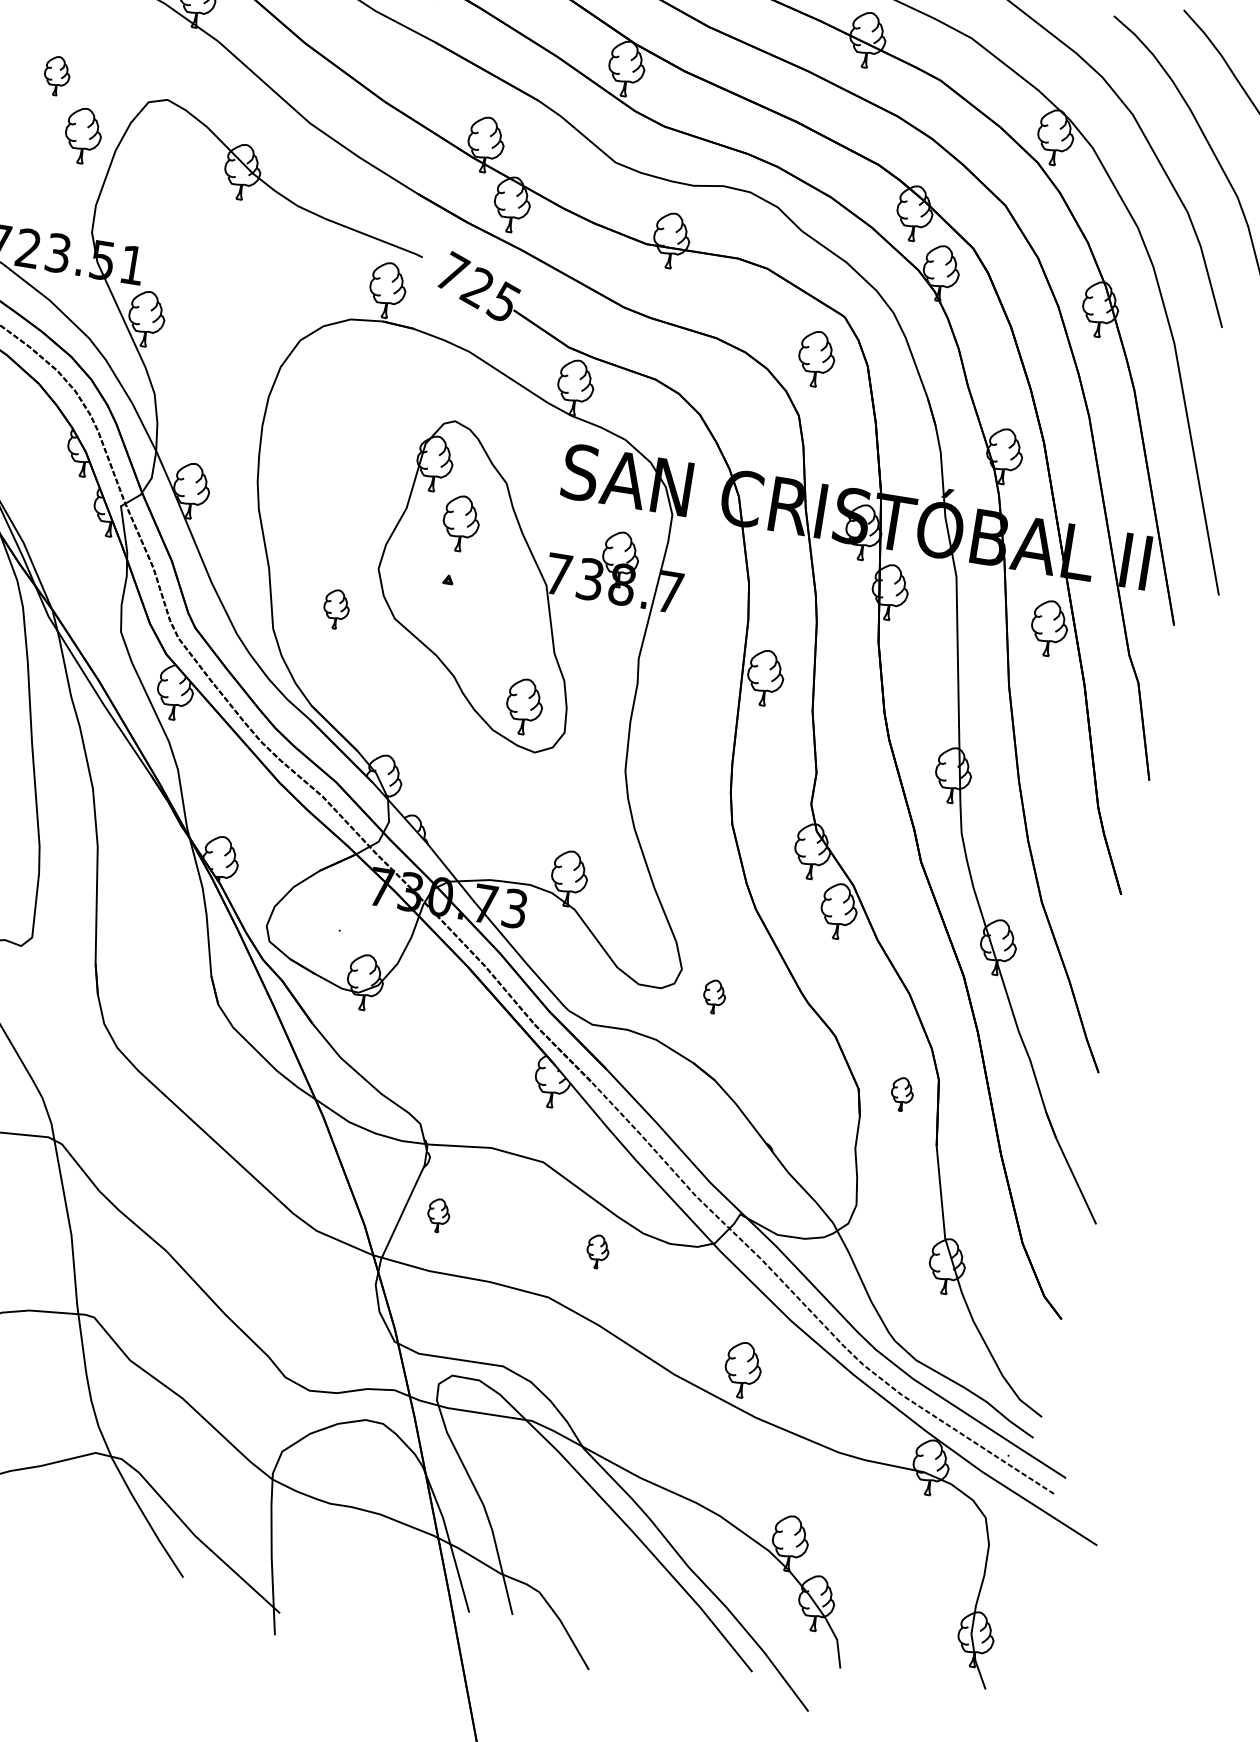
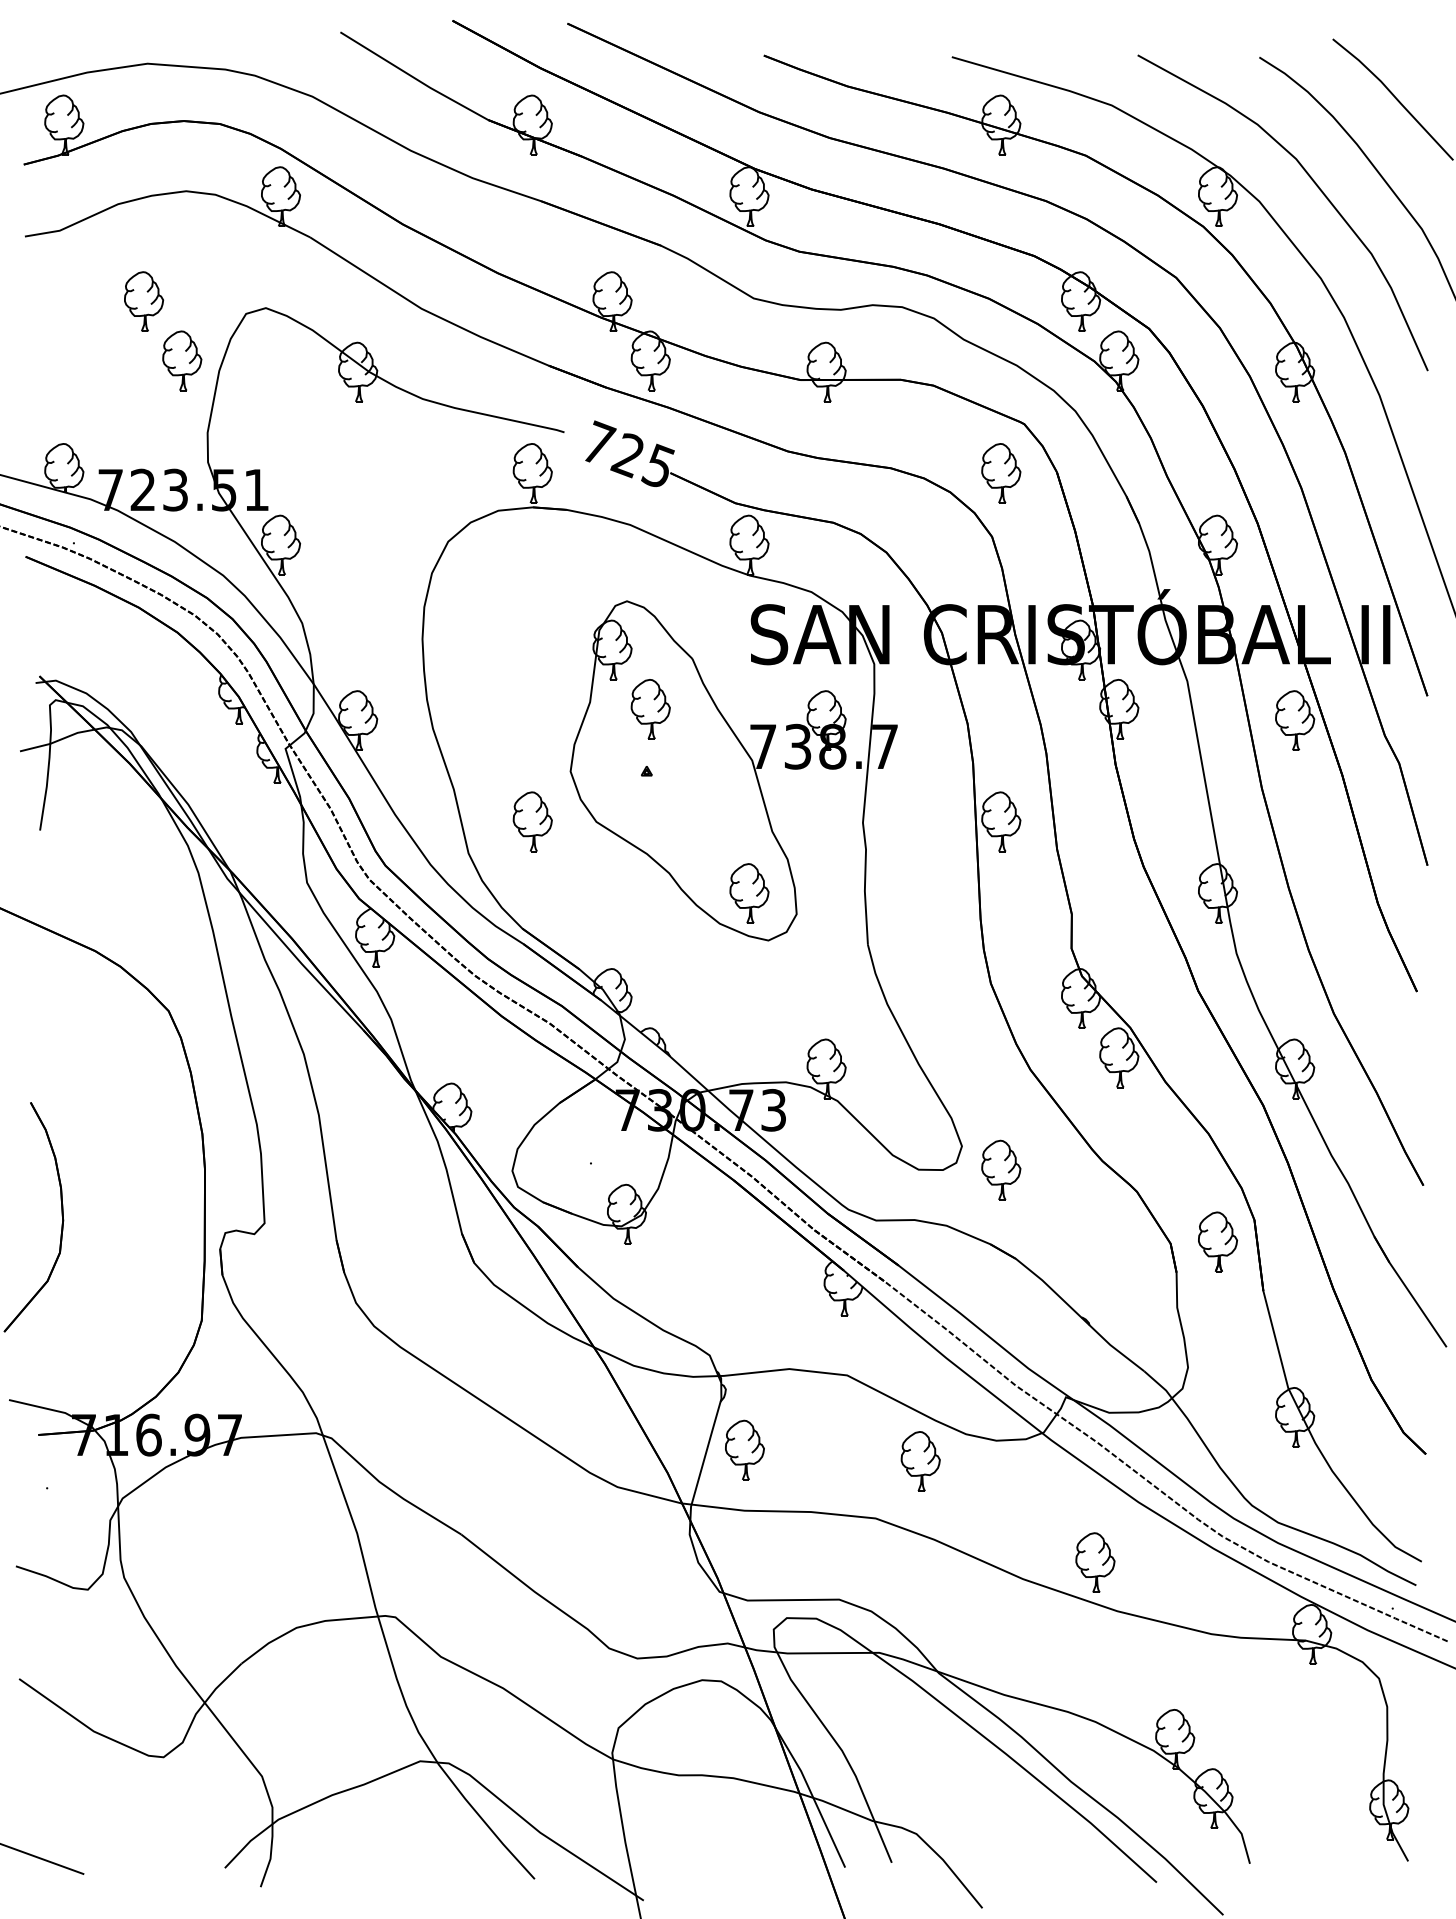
part: (57, 76) -> (144, 301), size x1.43
part: (336, 609) -> (532, 821), size x1.43
part: (714, 996) -> (1001, 1169), size x1.67
part: (901, 1093) -> (1217, 1241), size x1.67
part: (438, 1215) -> (744, 1449), size x1.67
part: (597, 1251) -> (920, 1461), size x1.67

